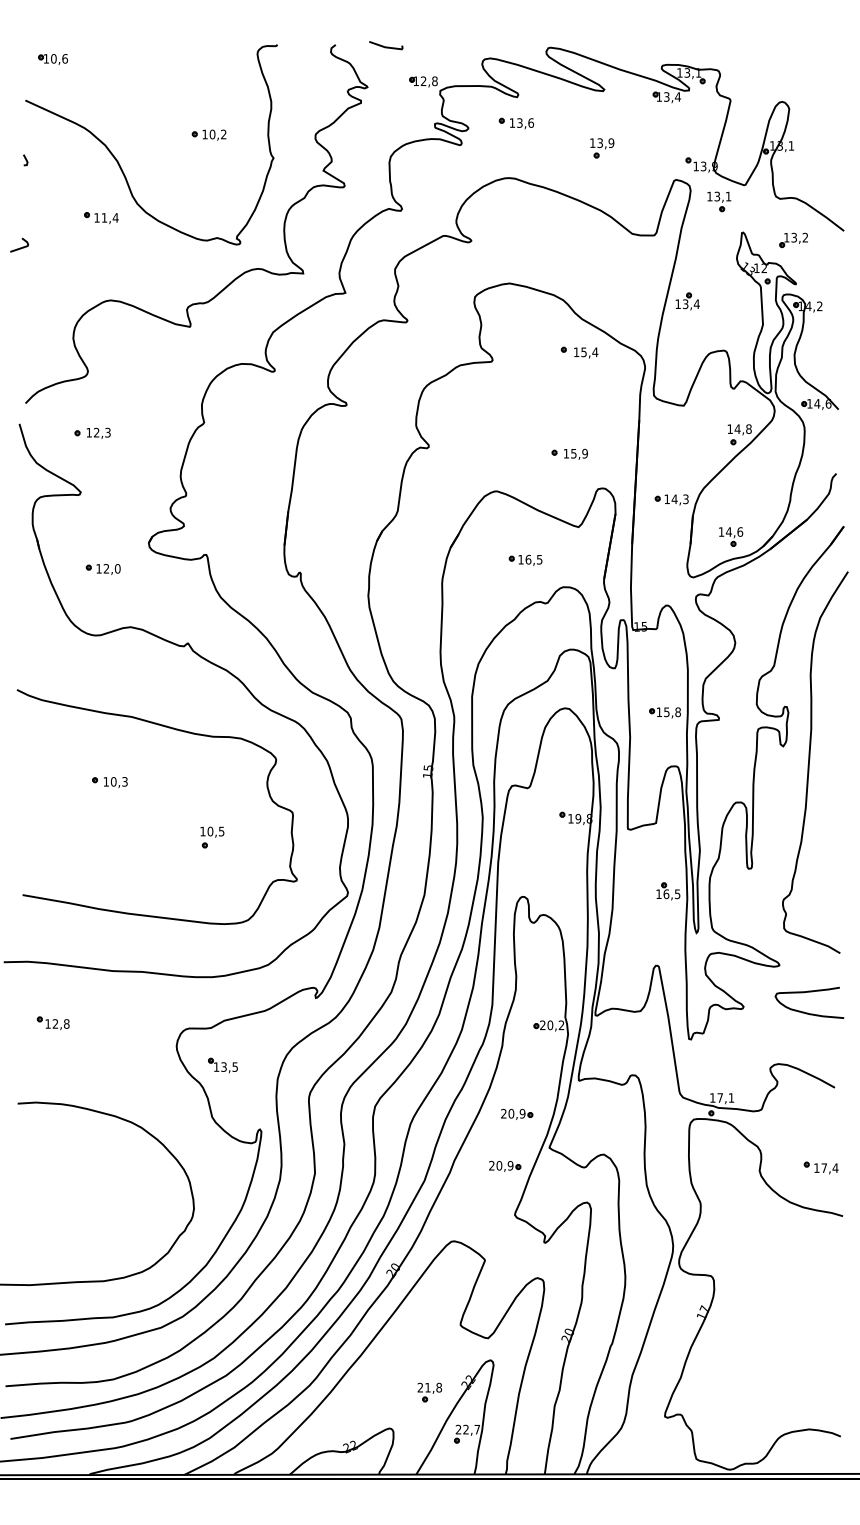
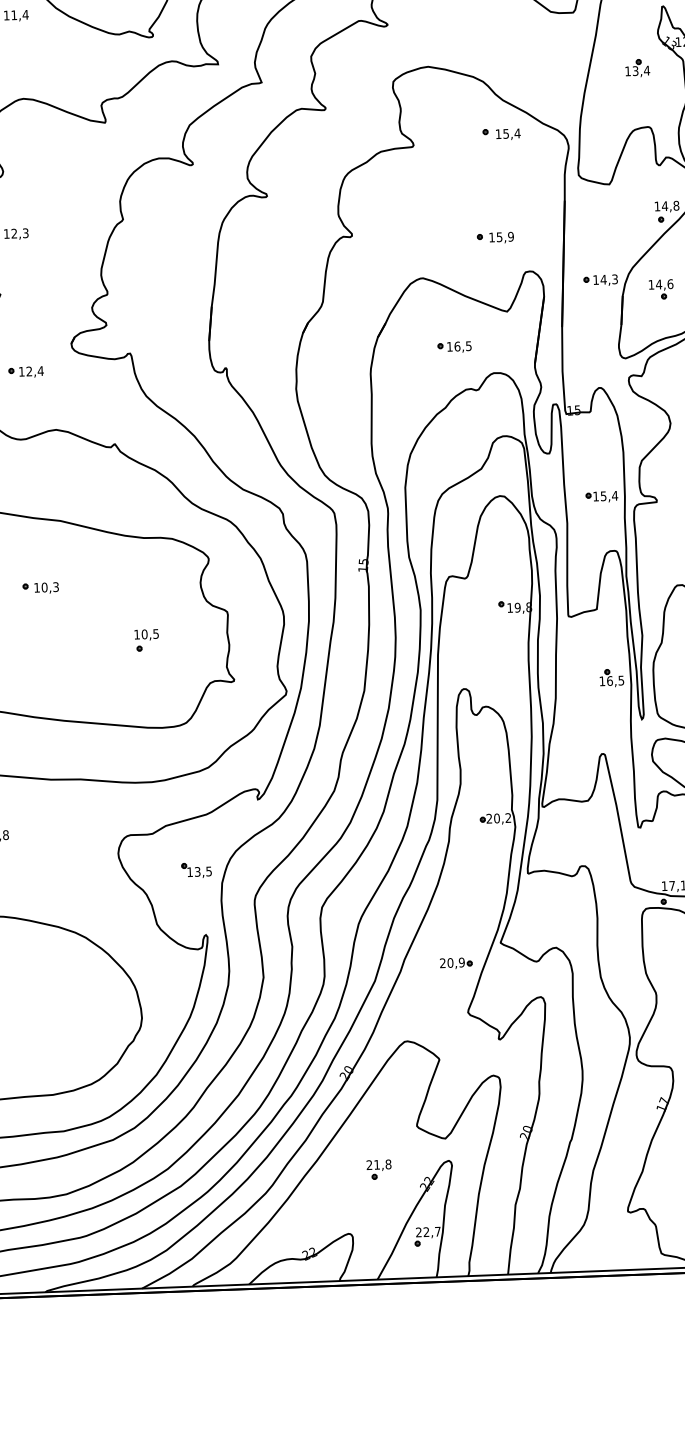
part: (687, 301) -> (637, 68), moved
part: (731, 536) -> (661, 289), moved
text: (117, 568) -> (40, 370), 12,0 -> 12,4
text: (678, 712) -> (615, 496), 15,8 -> 15,4
part: (222, 1065) -> (196, 870), moved
part: (517, 1114) -> (466, 910), removed
part: (429, 1392) -> (378, 1169), moved

